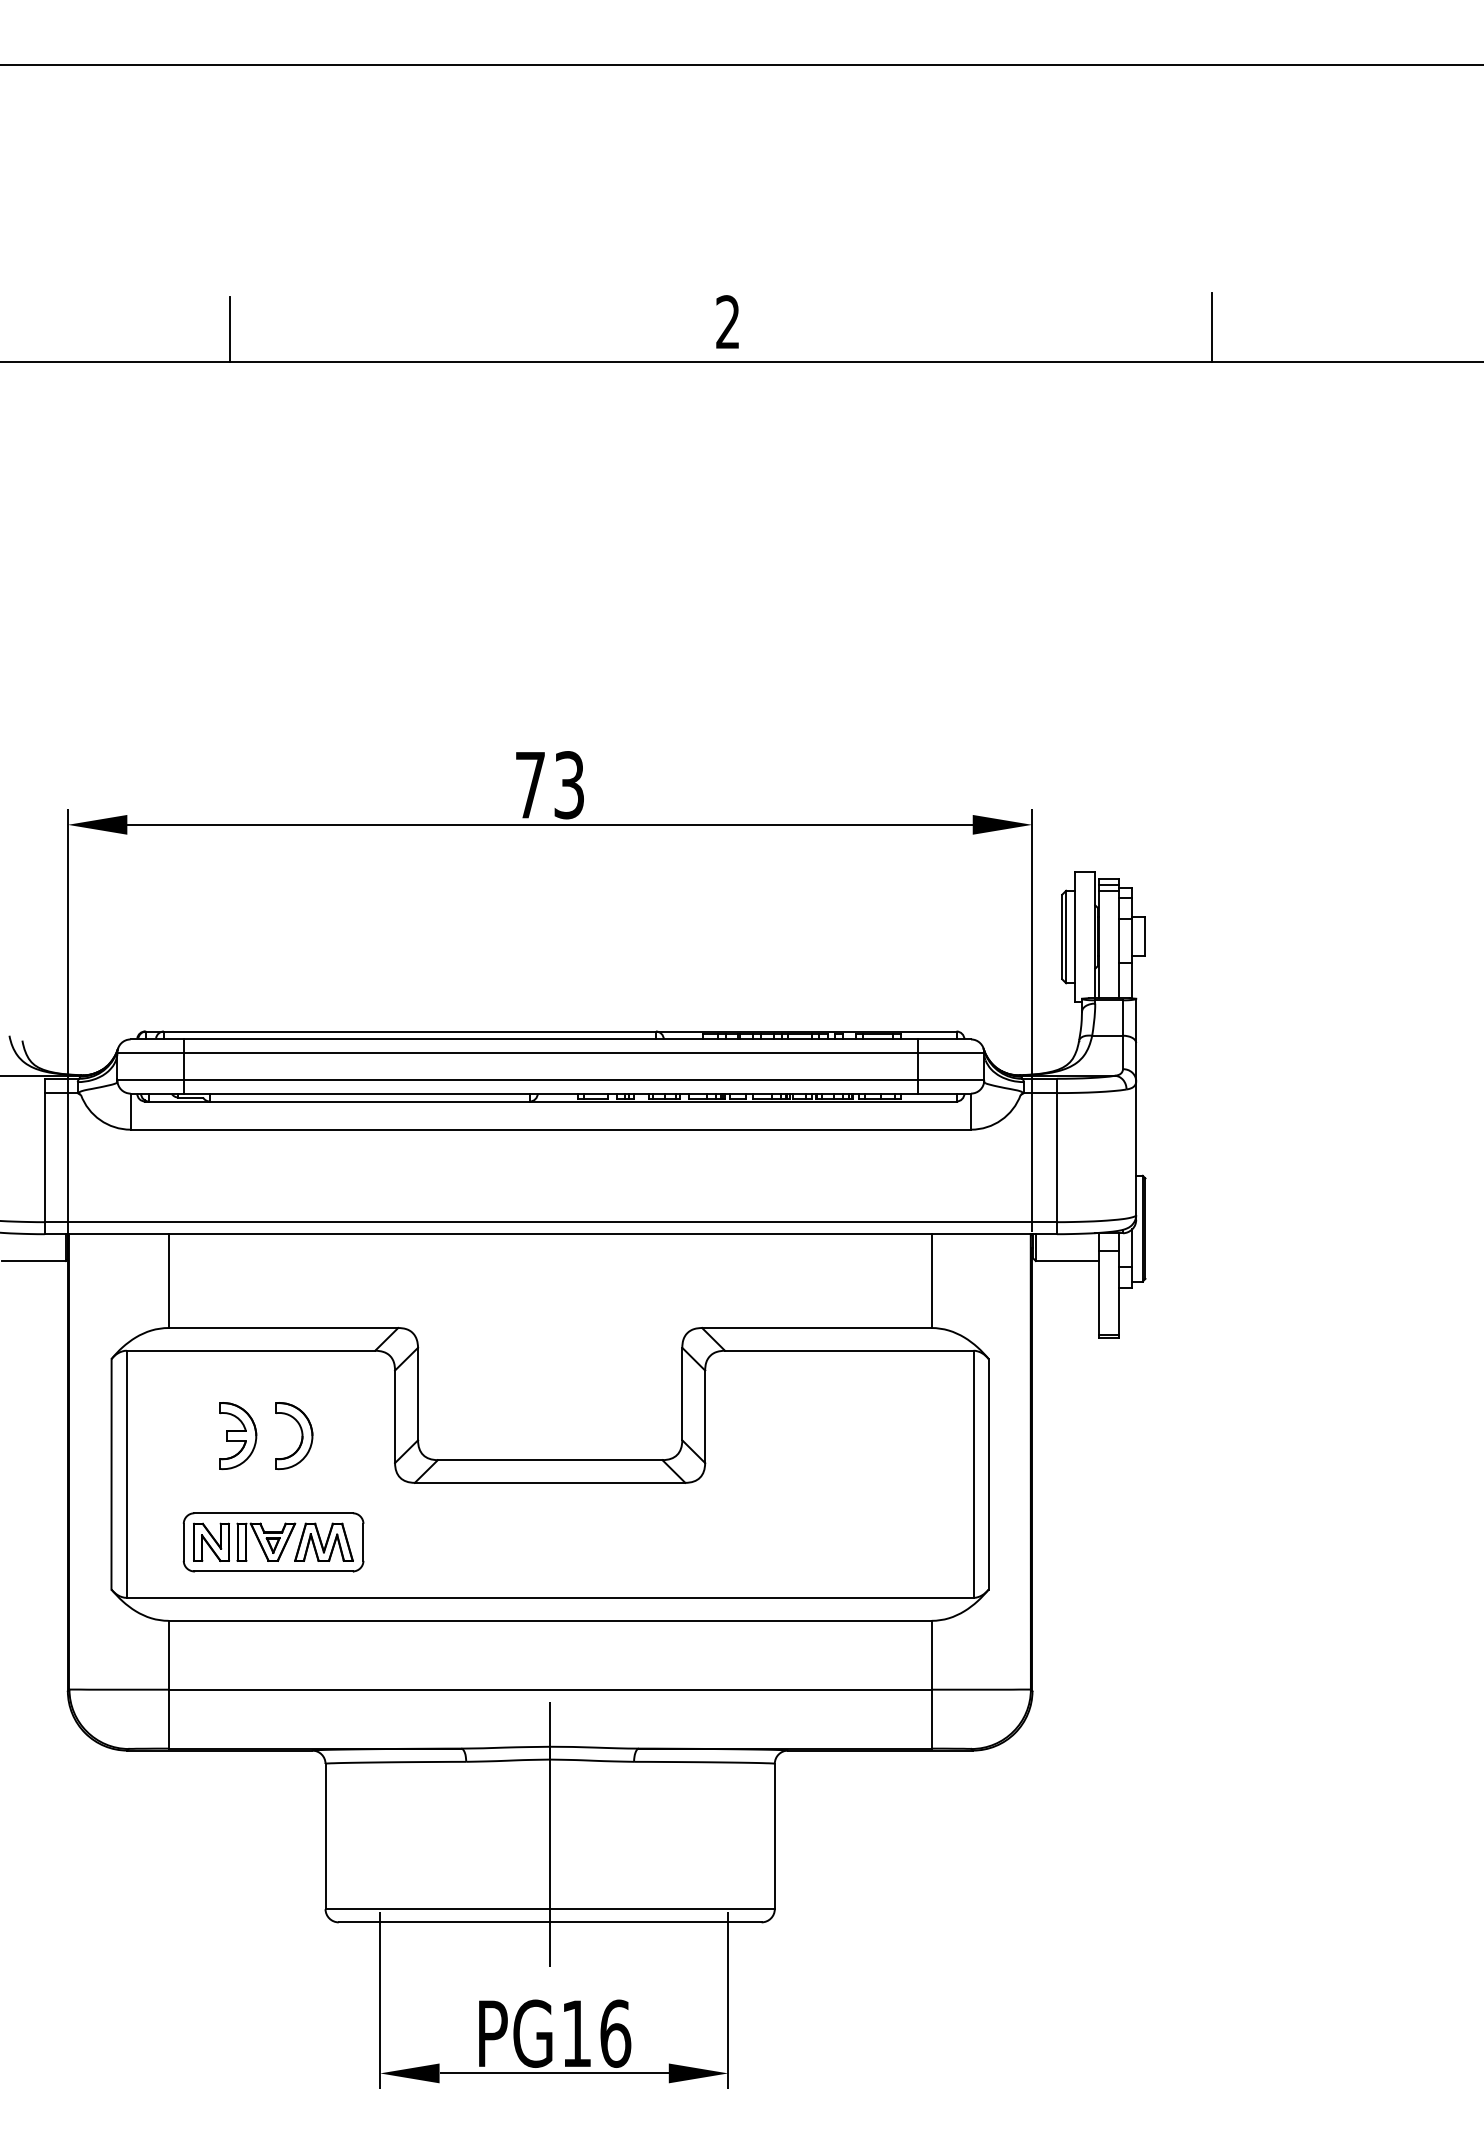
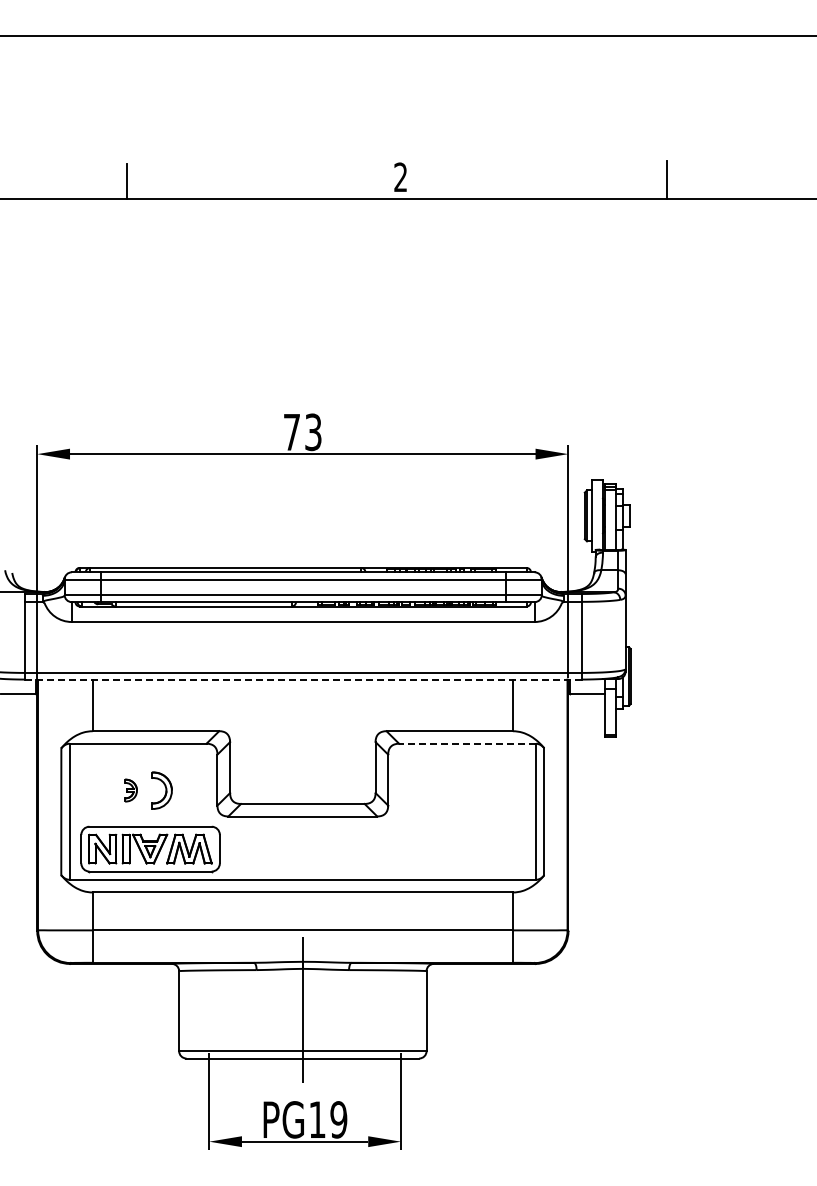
line: (551, 1234) -> (303, 679), solid -> dashed
line: (849, 1350) -> (467, 743), solid -> dashed
part: (237, 1435) -> (130, 790), size x0.6
part: (273, 1542) -> (150, 849), size x1.4
text: (614, 2033) -> (338, 1119), PG16 -> PG19

